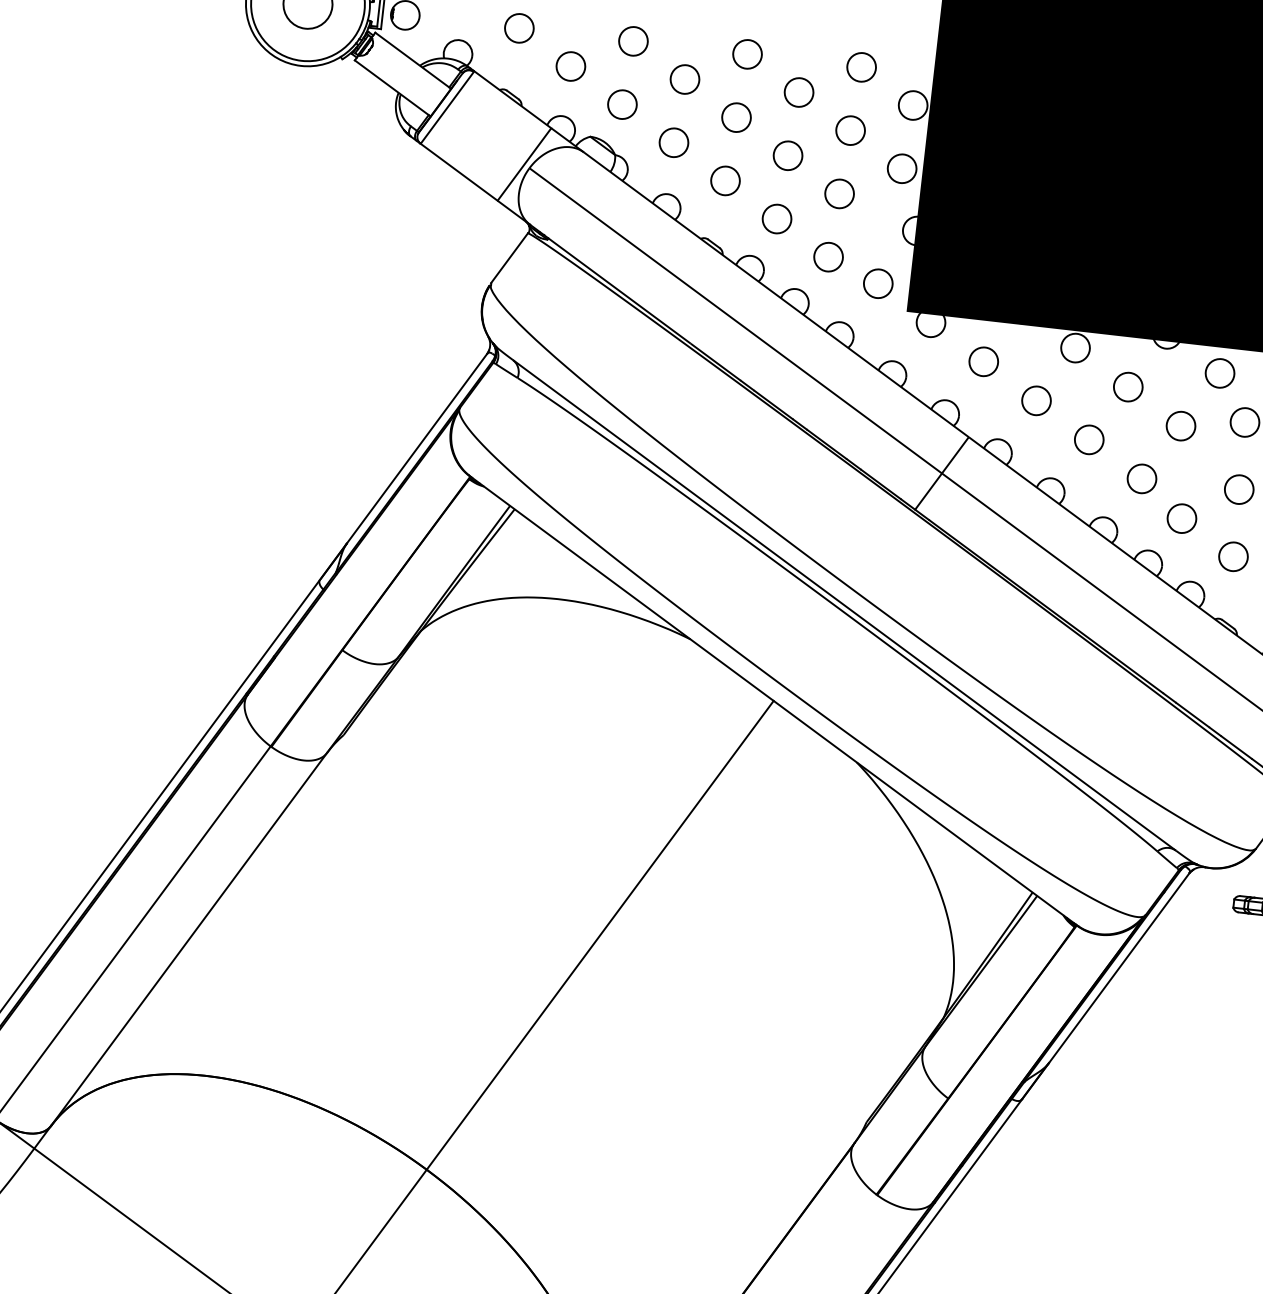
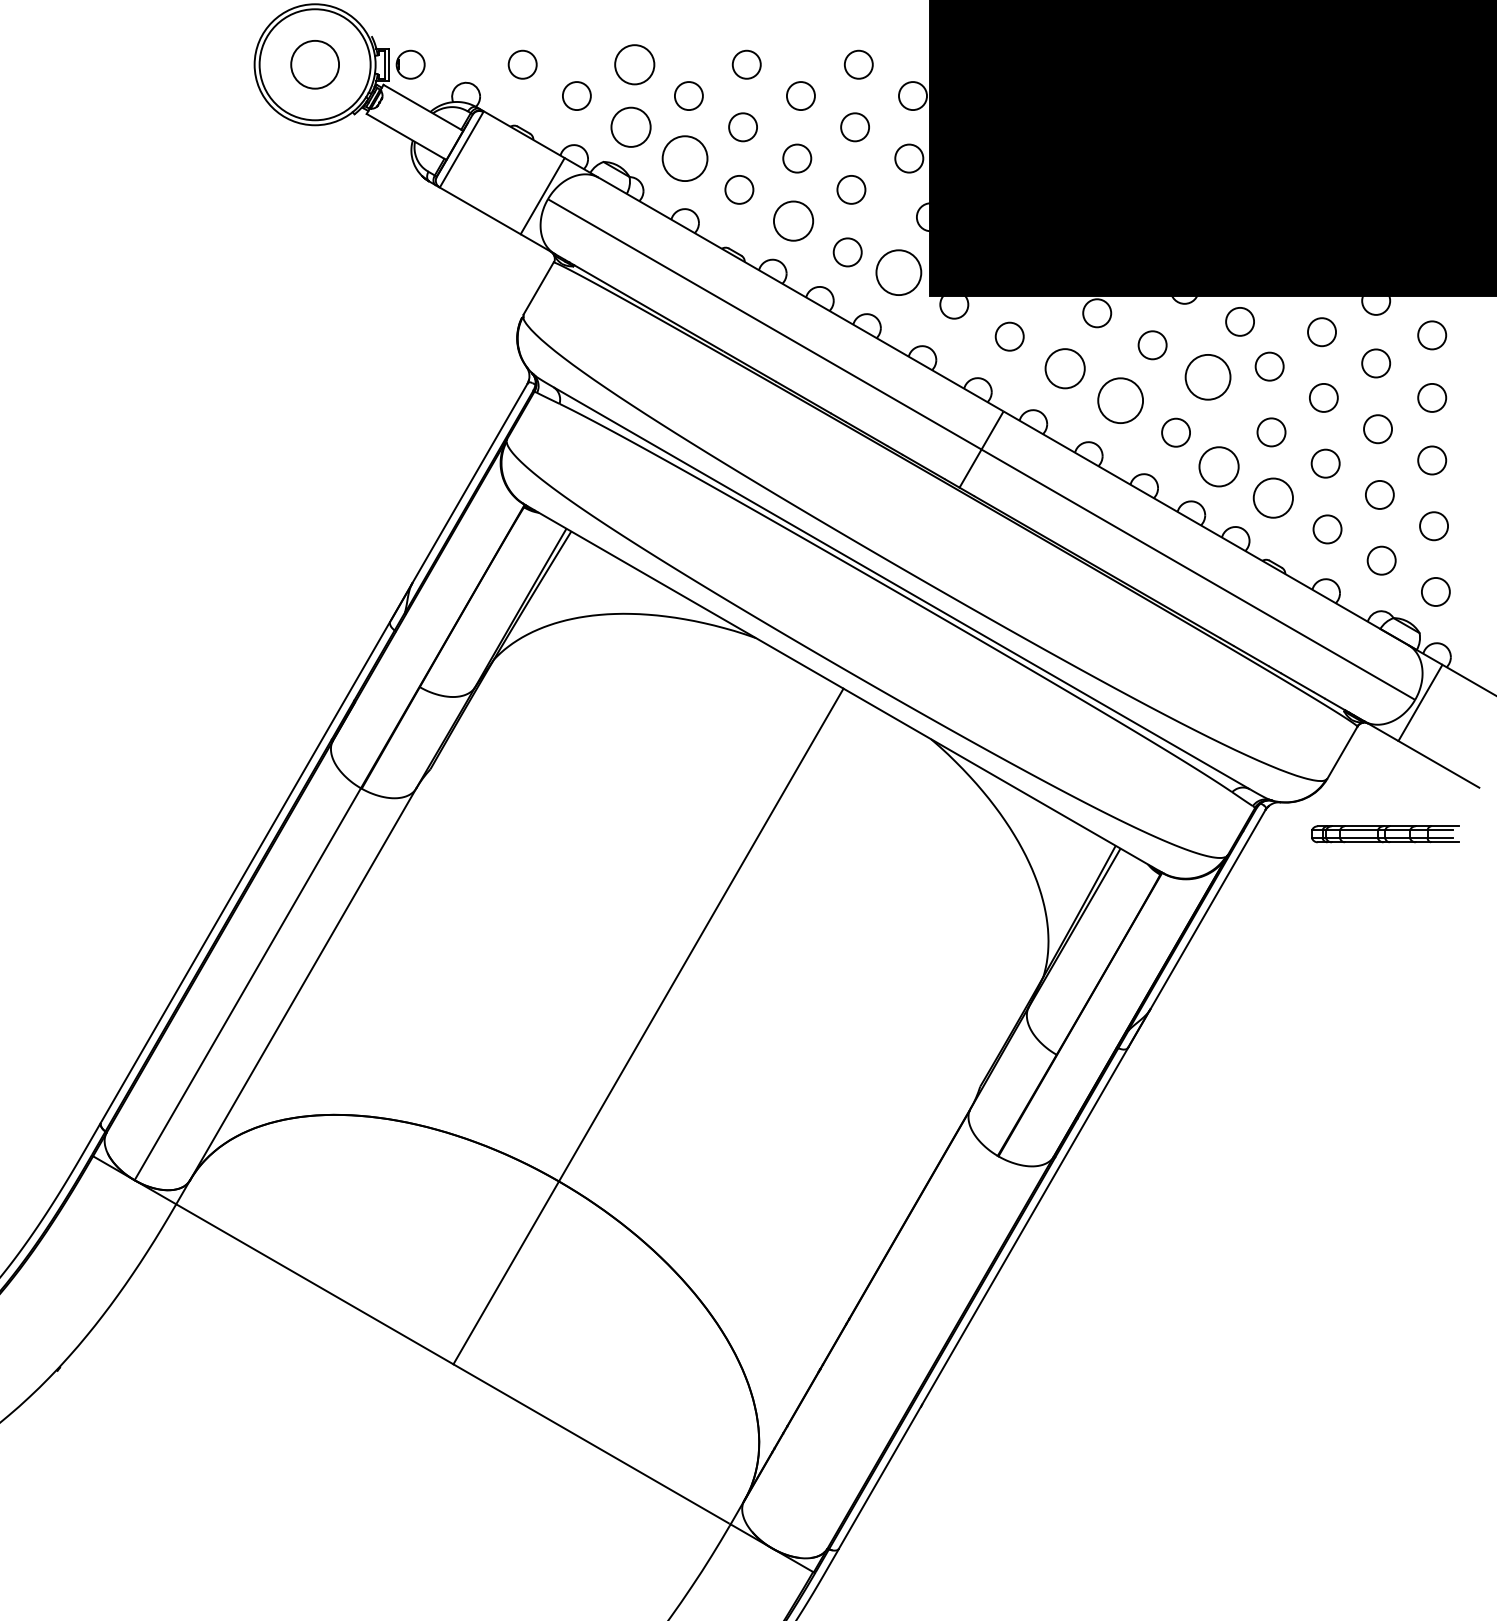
circle: (633, 41) -> (634, 64), size x1.4
circle: (622, 104) -> (631, 127), size x1.4
circle: (674, 142) -> (685, 158), size x1.6
circle: (776, 219) -> (793, 221), size x1.4
circle: (877, 283) -> (898, 272), size x1.6
circle: (1036, 400) -> (1065, 368), size x1.4
circle: (1181, 426) -> (1208, 377), size x1.6
circle: (1089, 439) -> (1120, 400), size x1.6
circle: (1182, 518) -> (1219, 466), size x1.4
circle: (1233, 557) -> (1273, 498), size x1.4

